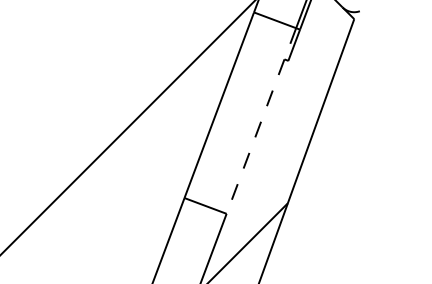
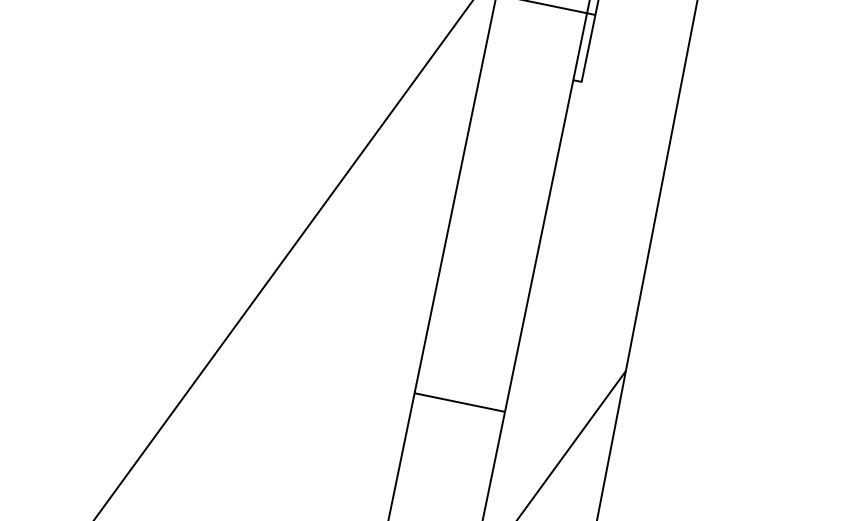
line: (261, 121) -> (546, 213), dashed -> solid

